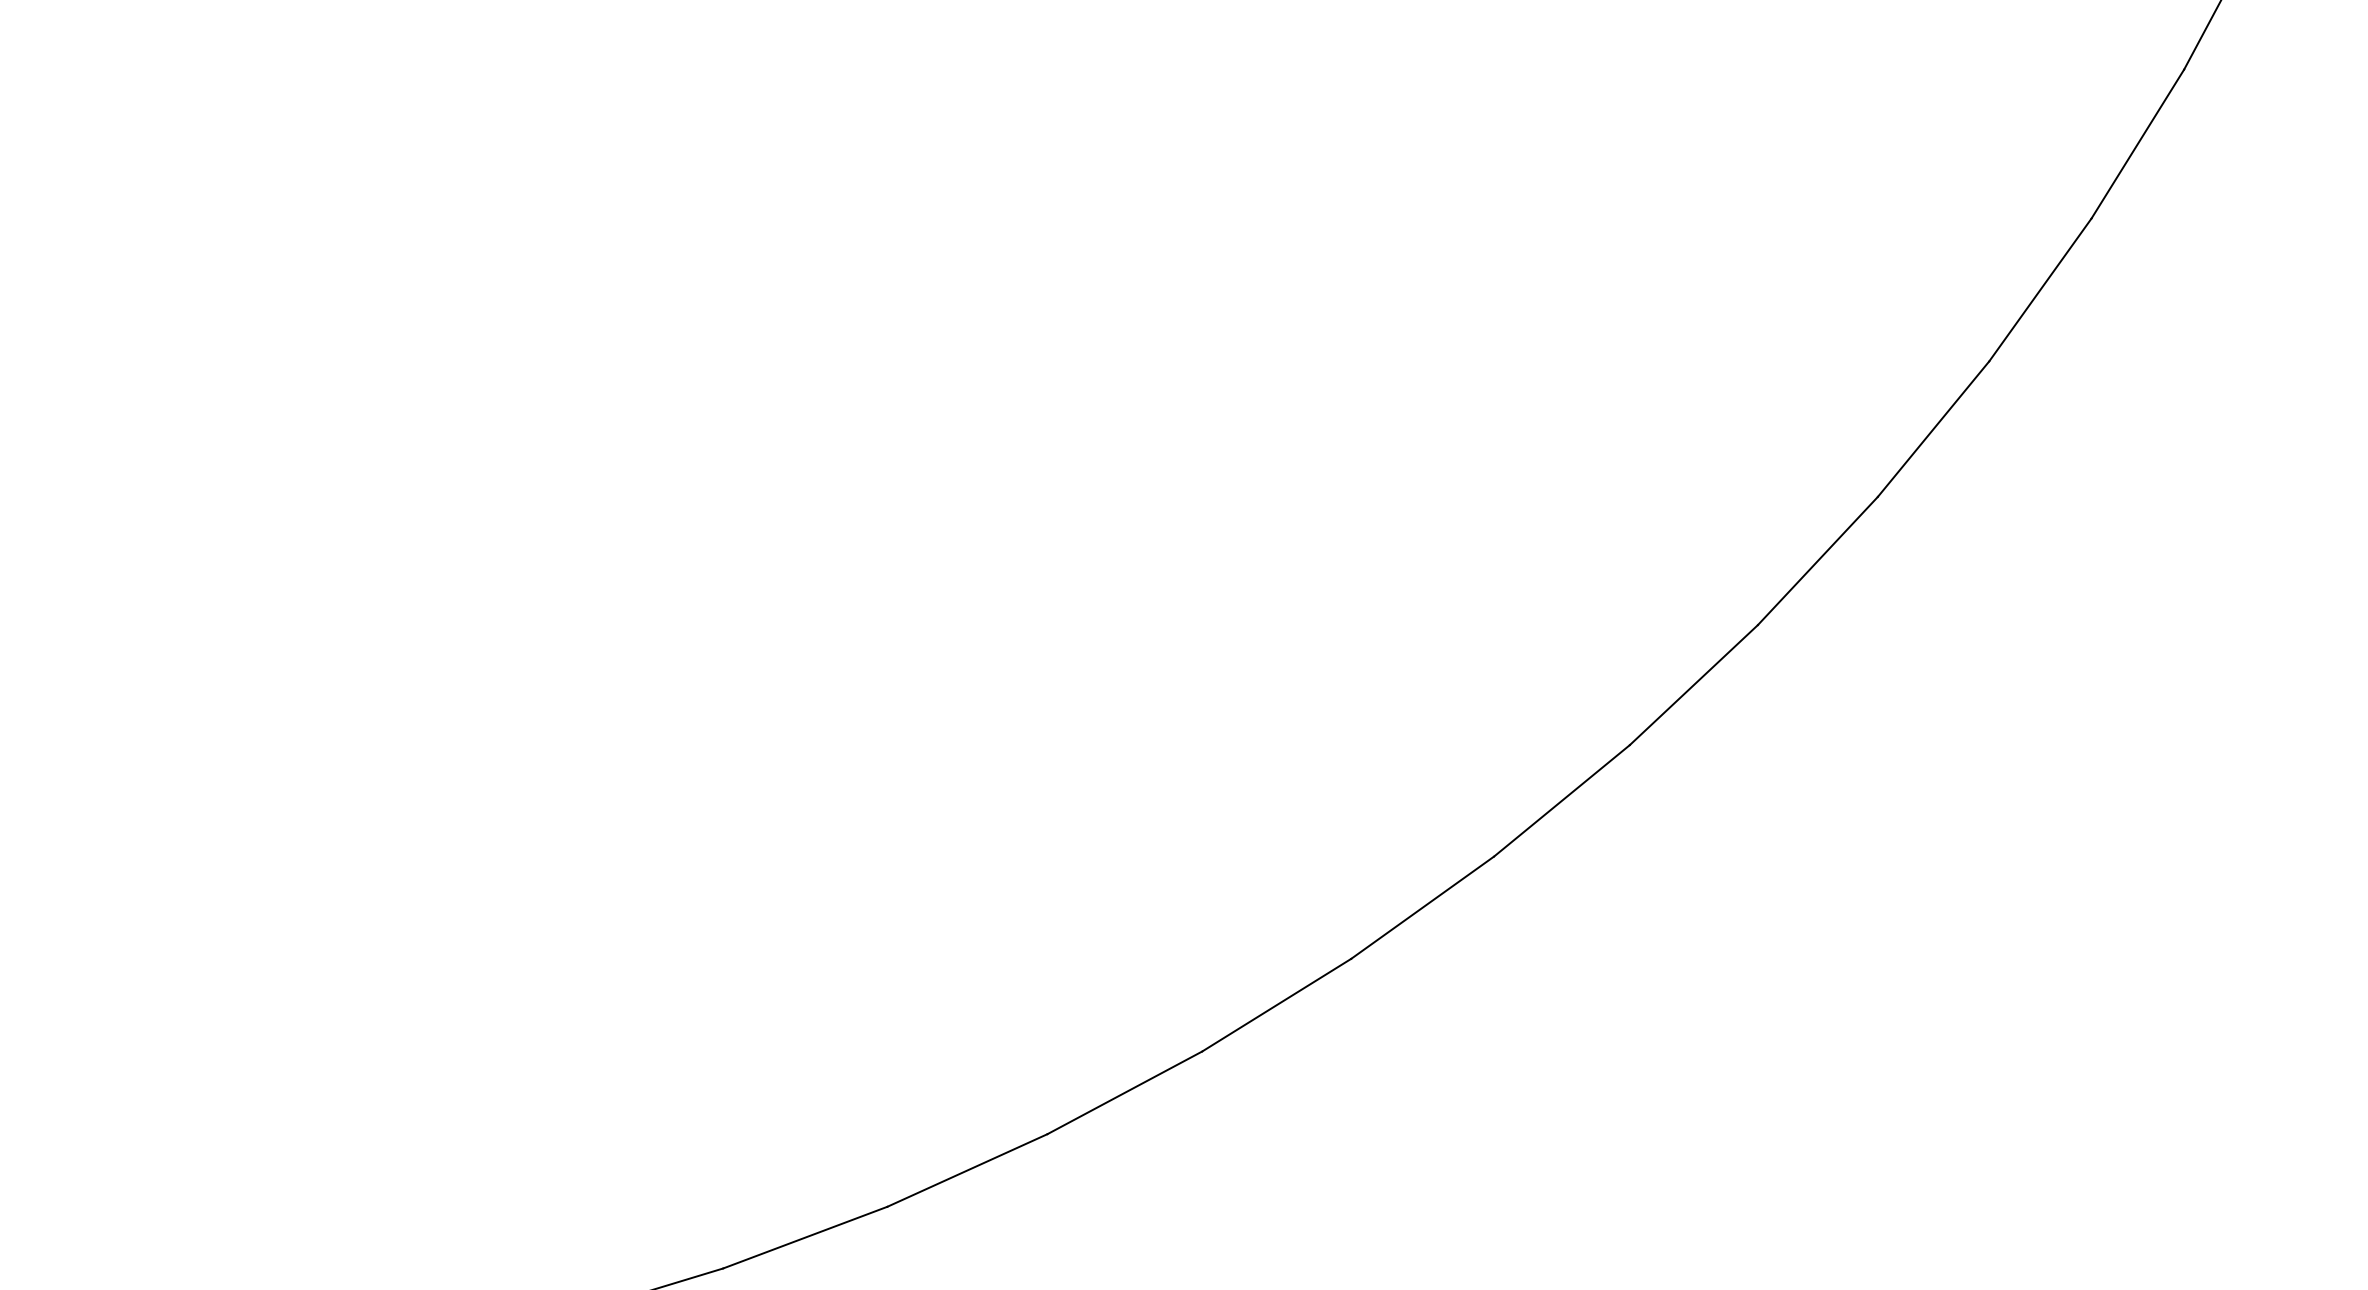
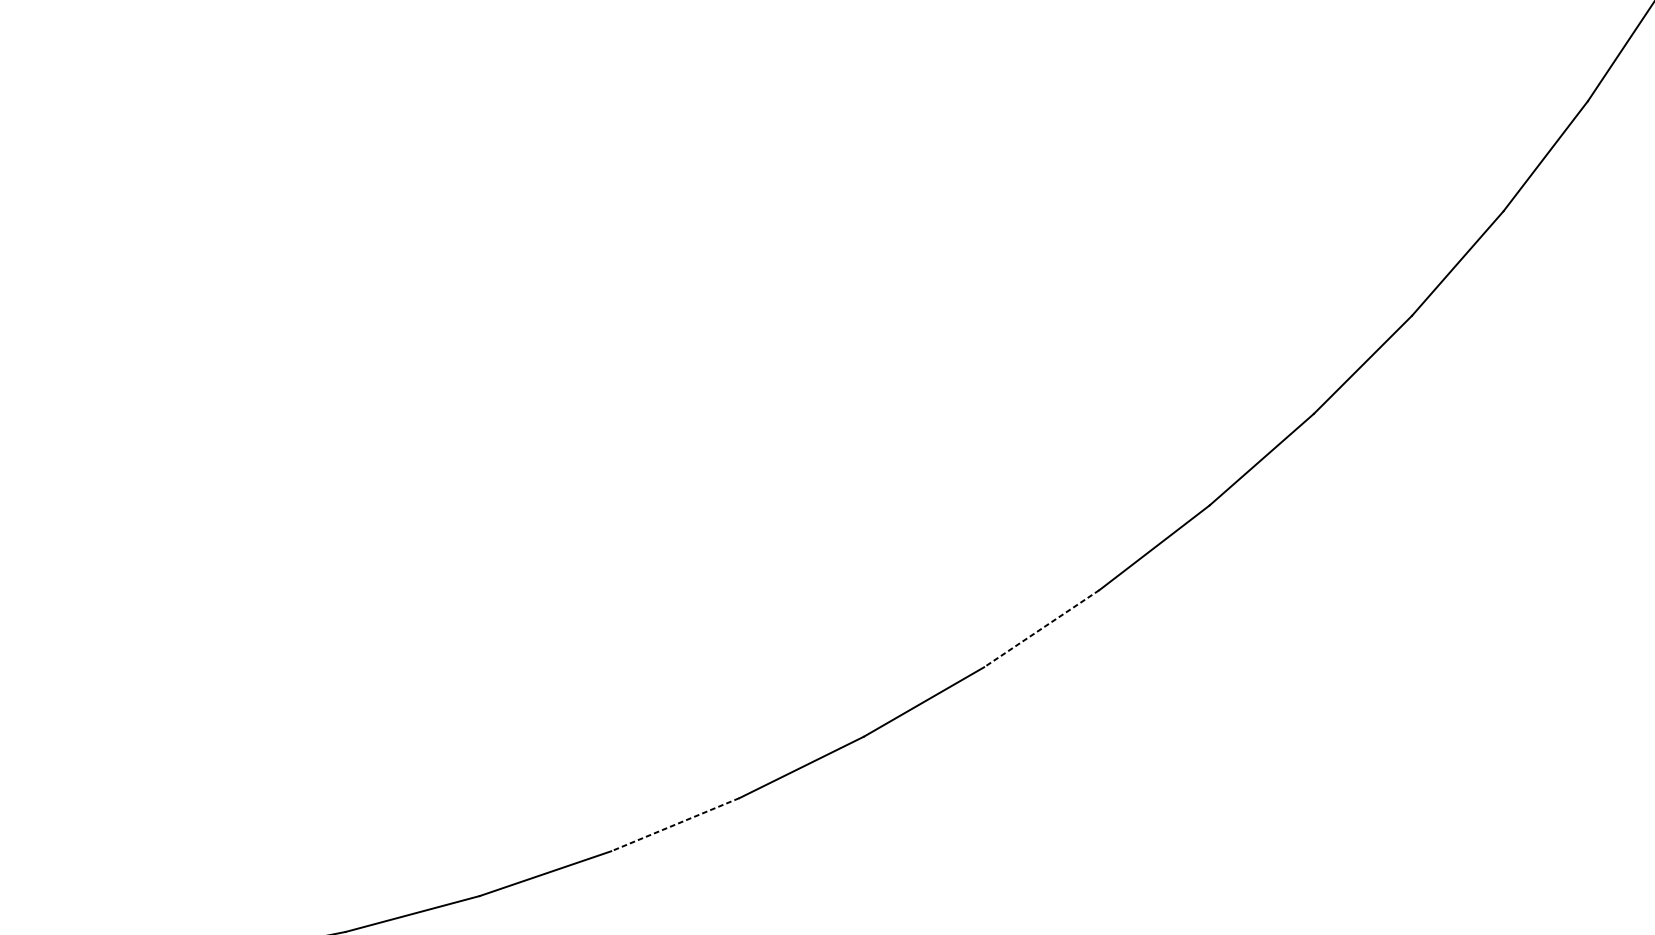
line: (1561, 800) -> (1041, 628), solid -> dashed
line: (1124, 1092) -> (675, 824), solid -> dashed

